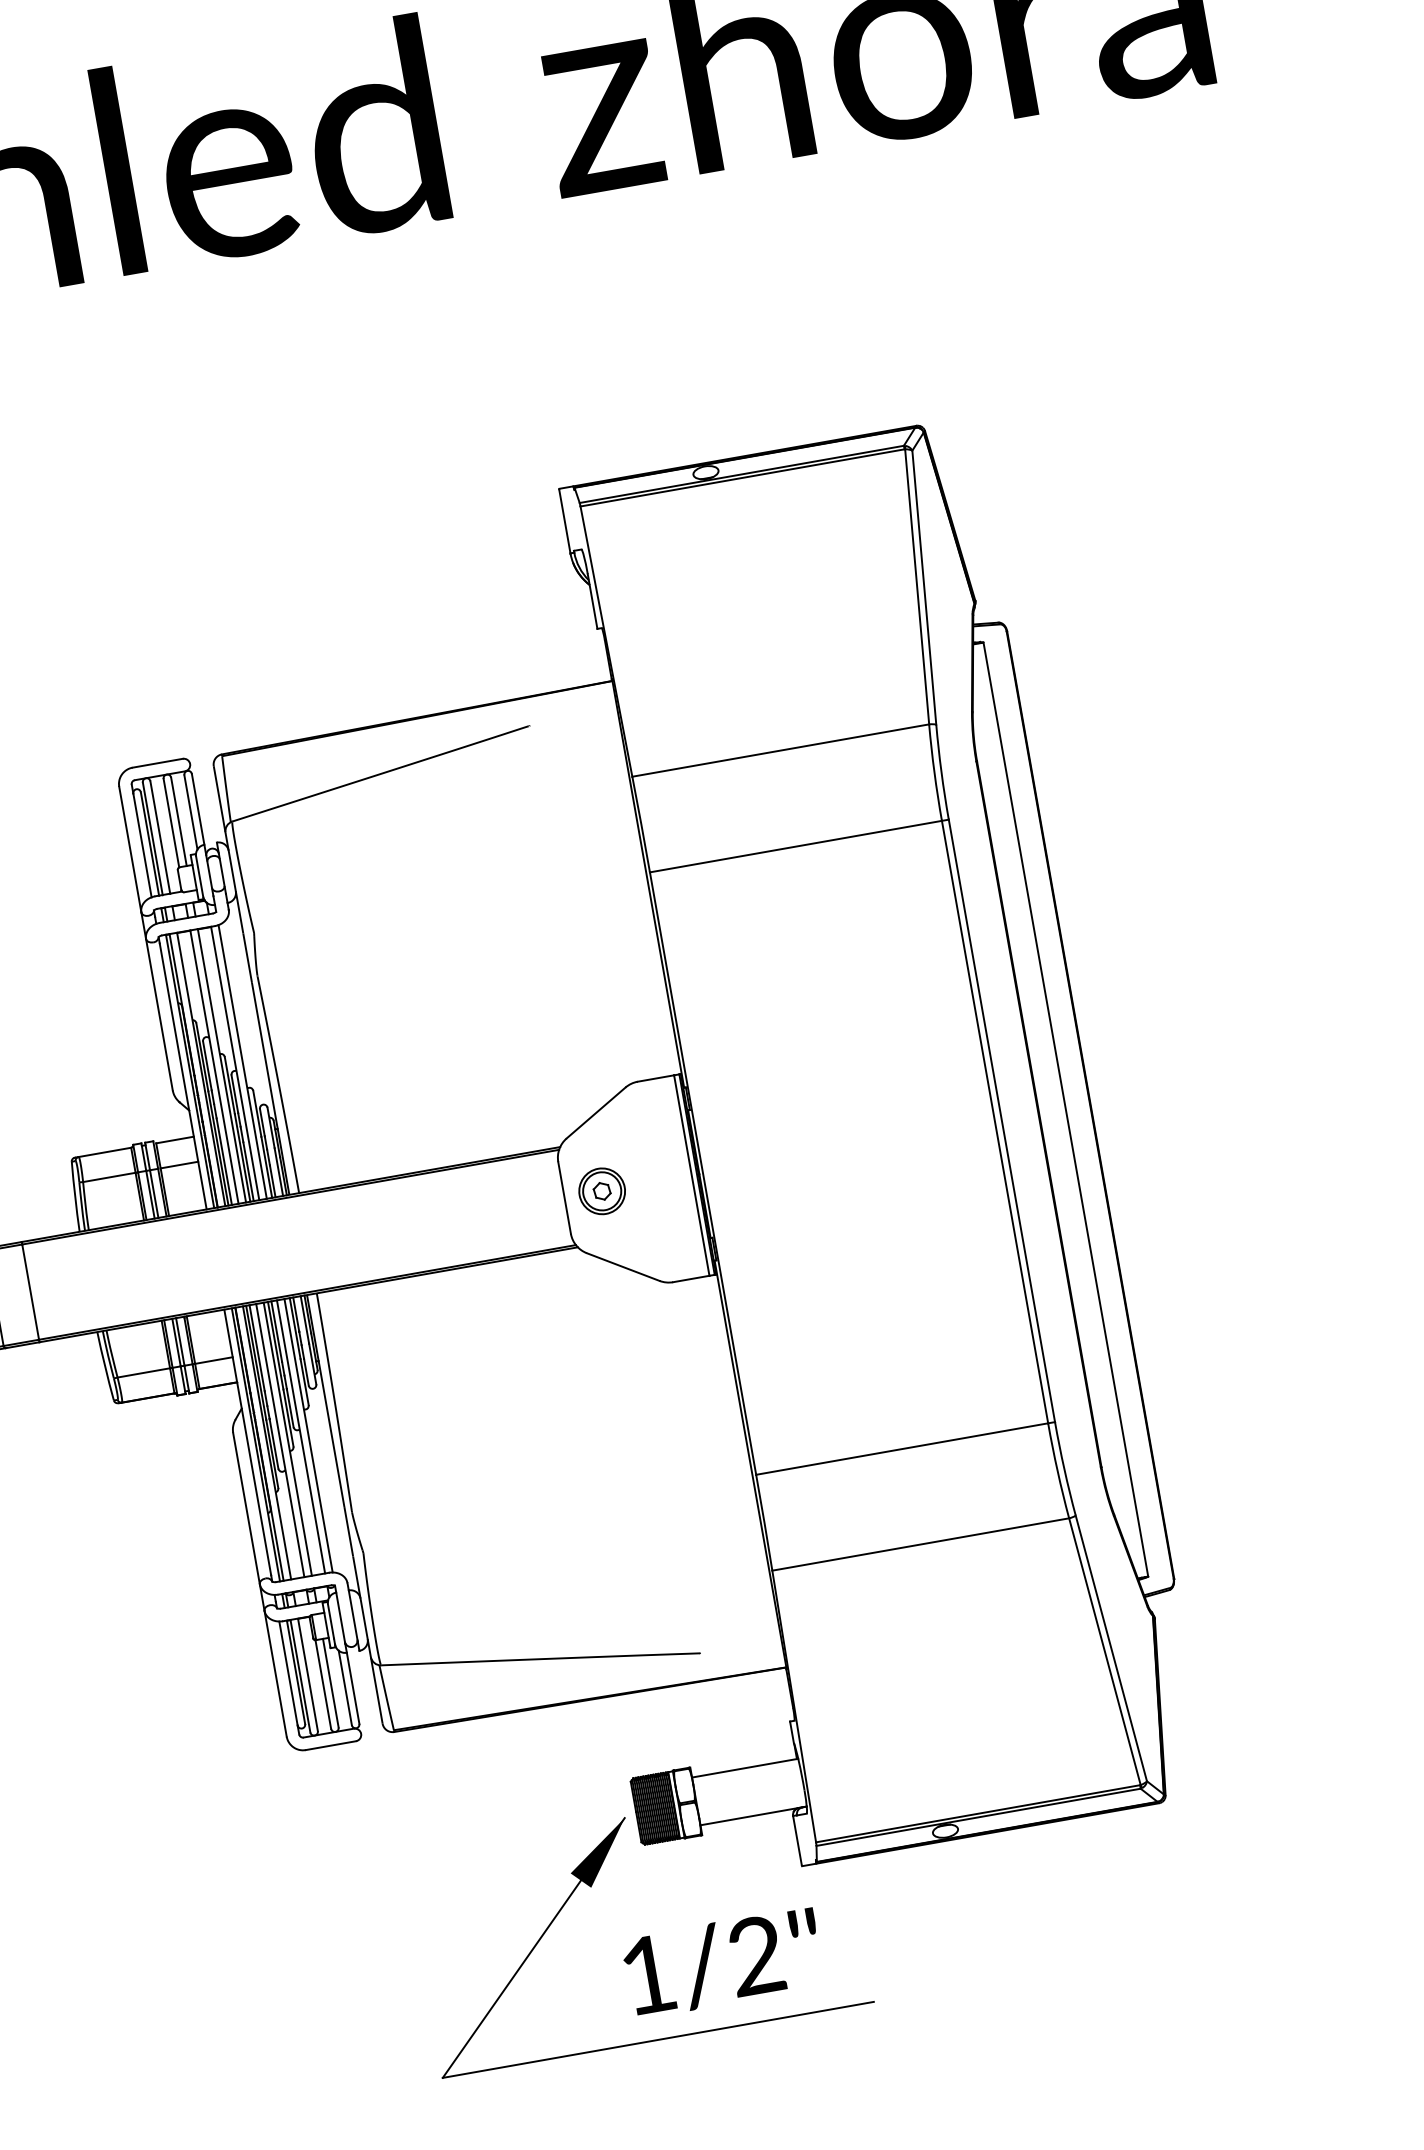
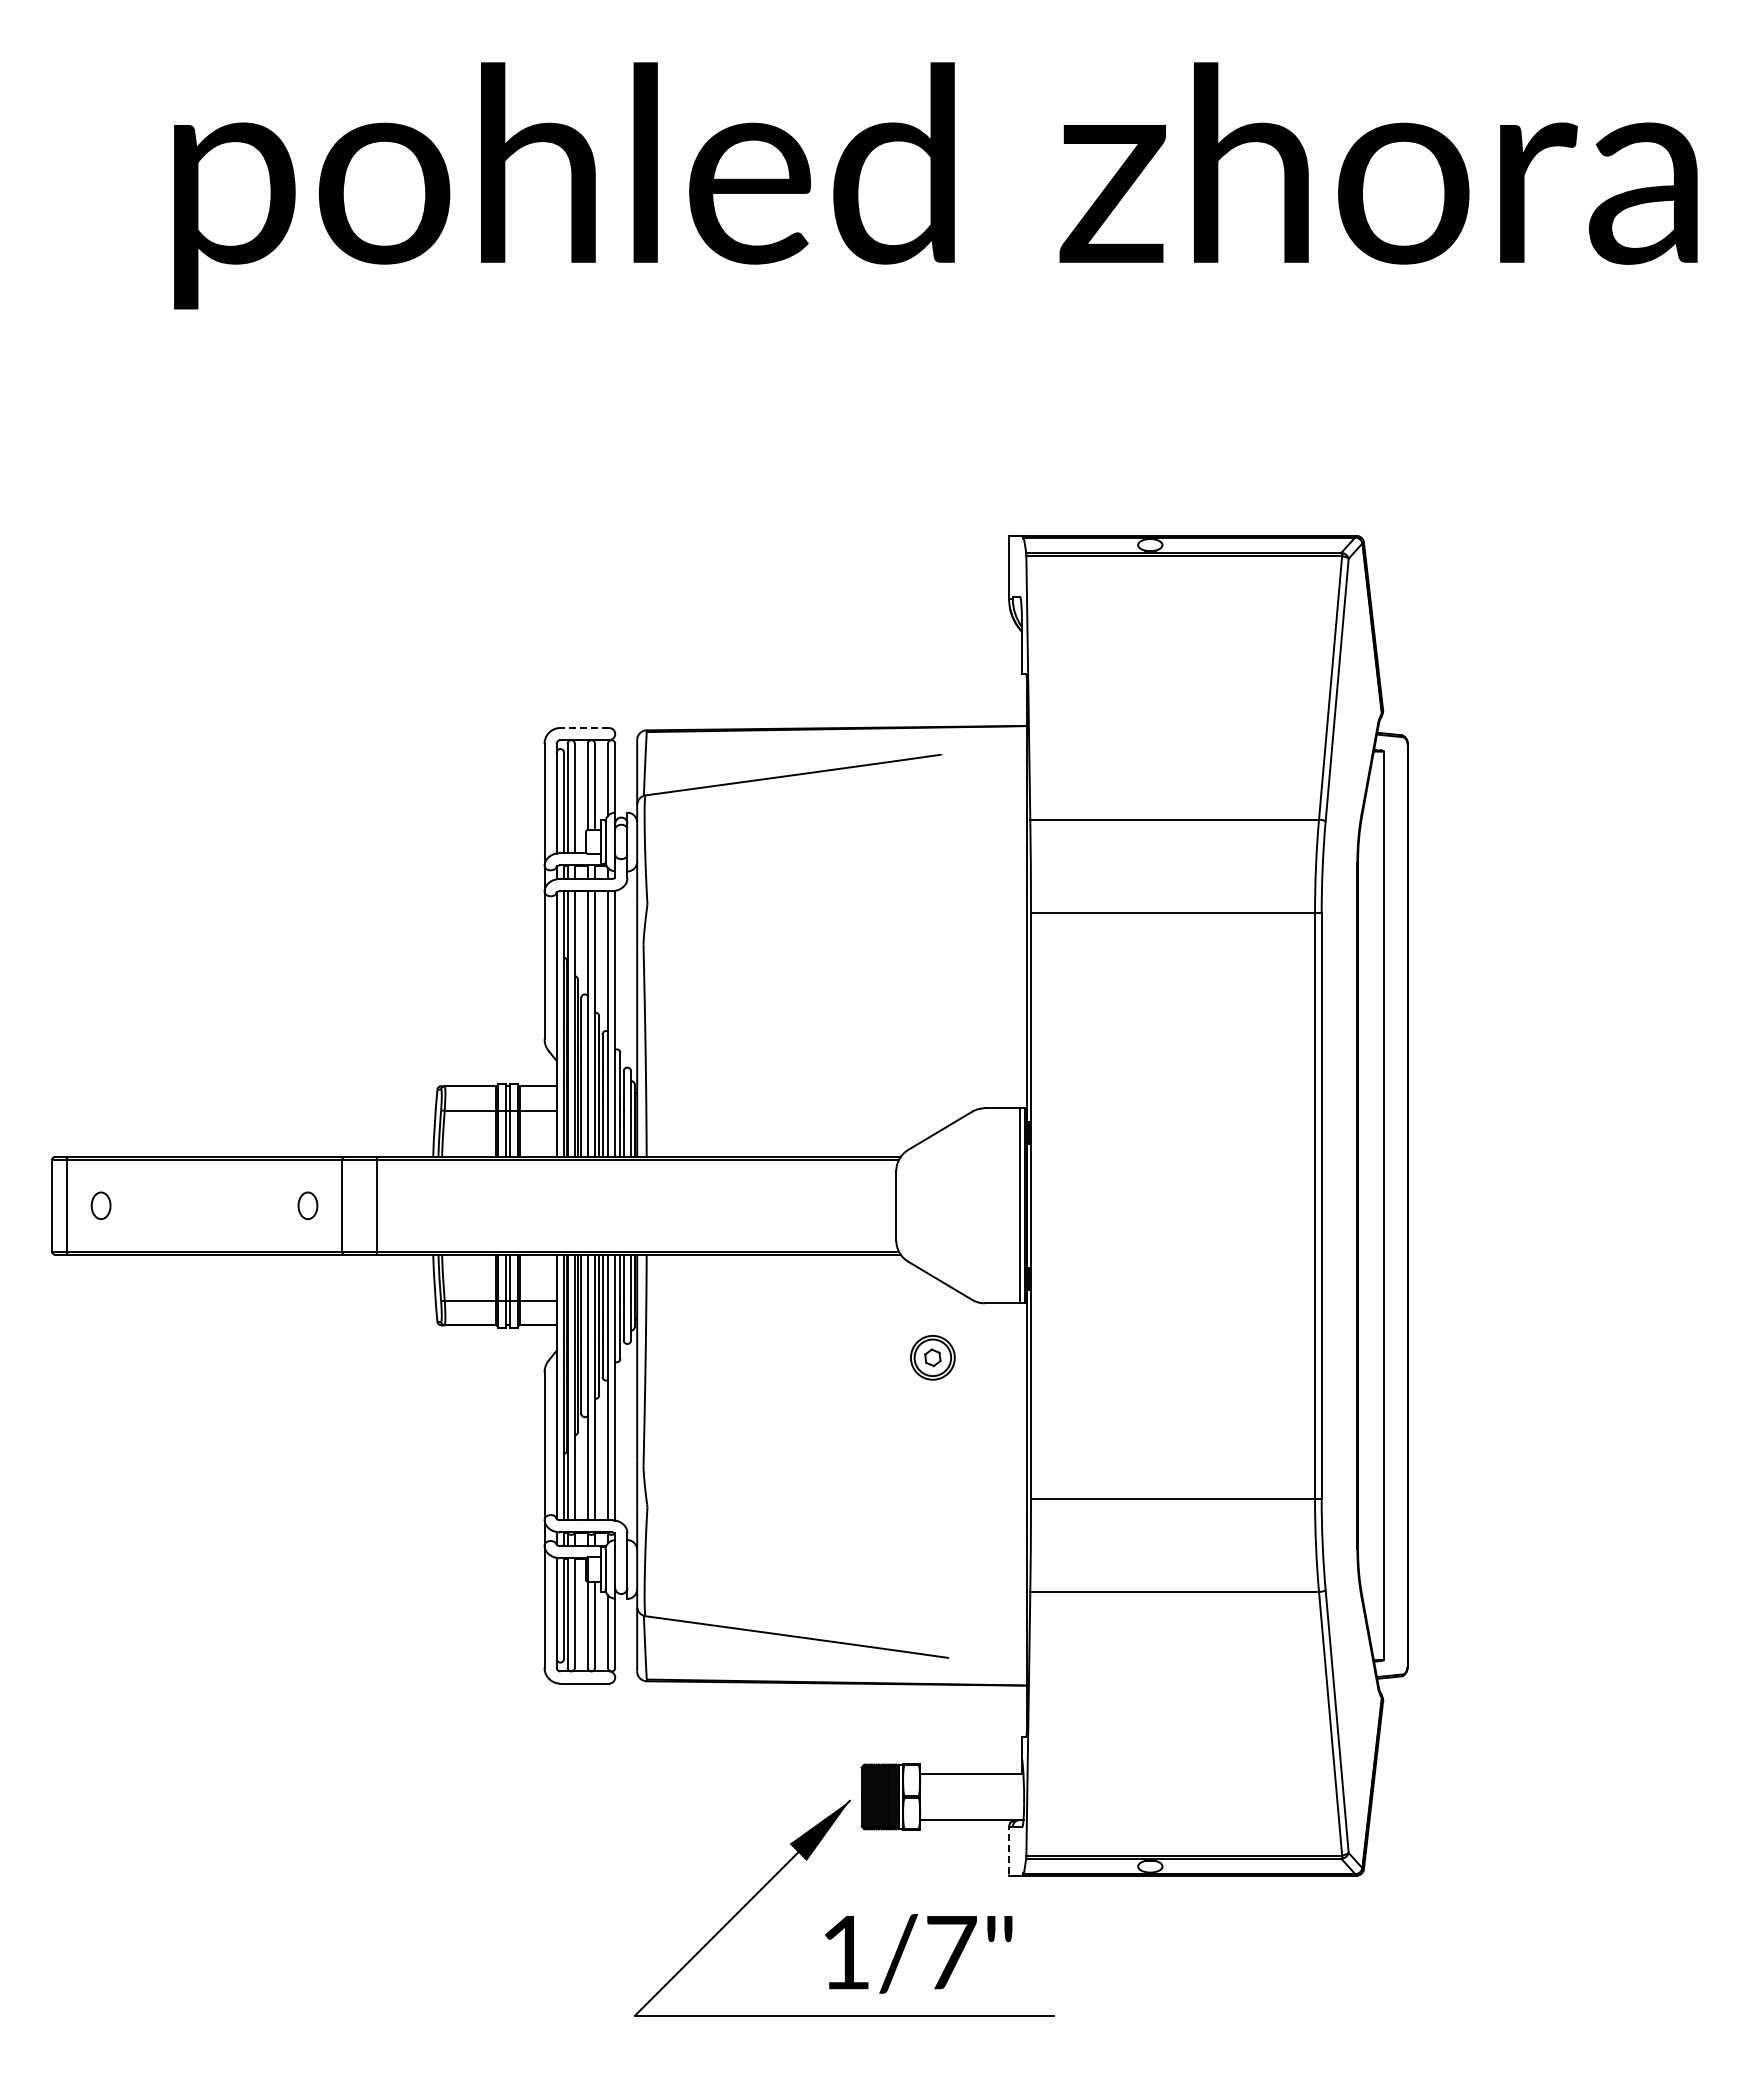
line: (157, 763) -> (584, 728), solid -> dashed
part: (601, 1191) -> (932, 1357), moved
line: (797, 1840) -> (1009, 1850), solid -> dashed
text: (756, 1955) -> (951, 1952), 1/2" -> 1/7"

